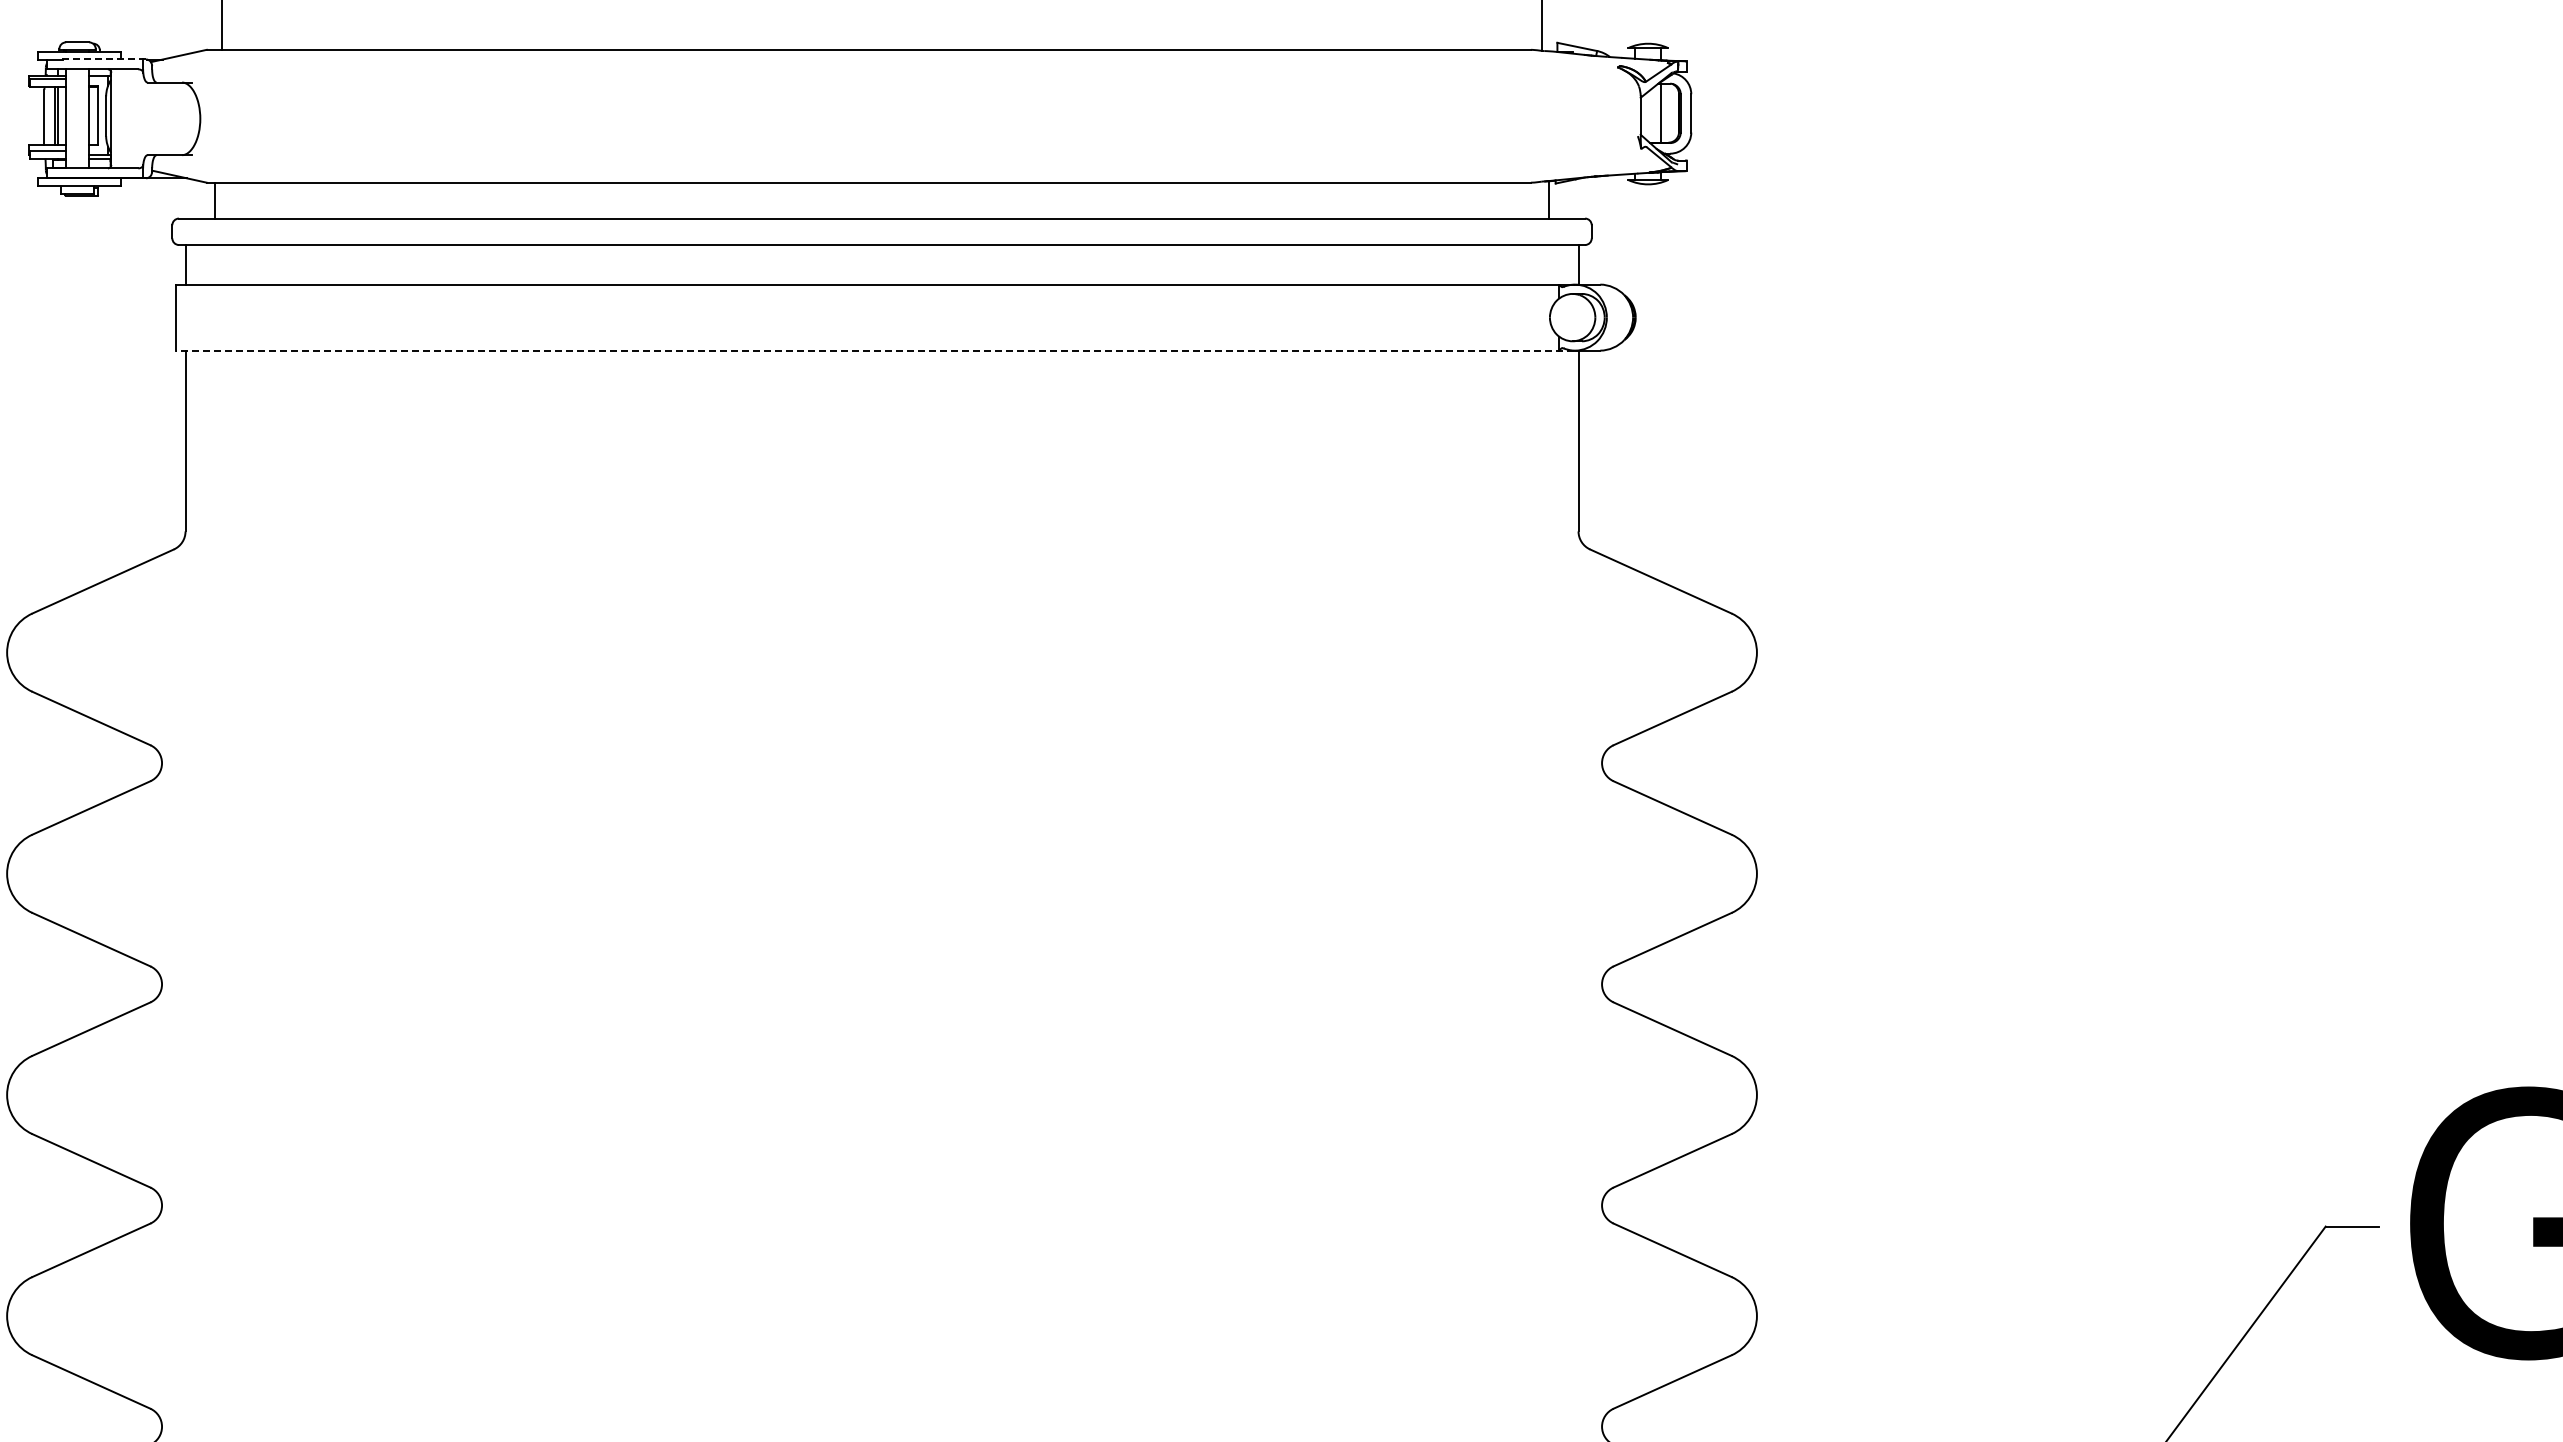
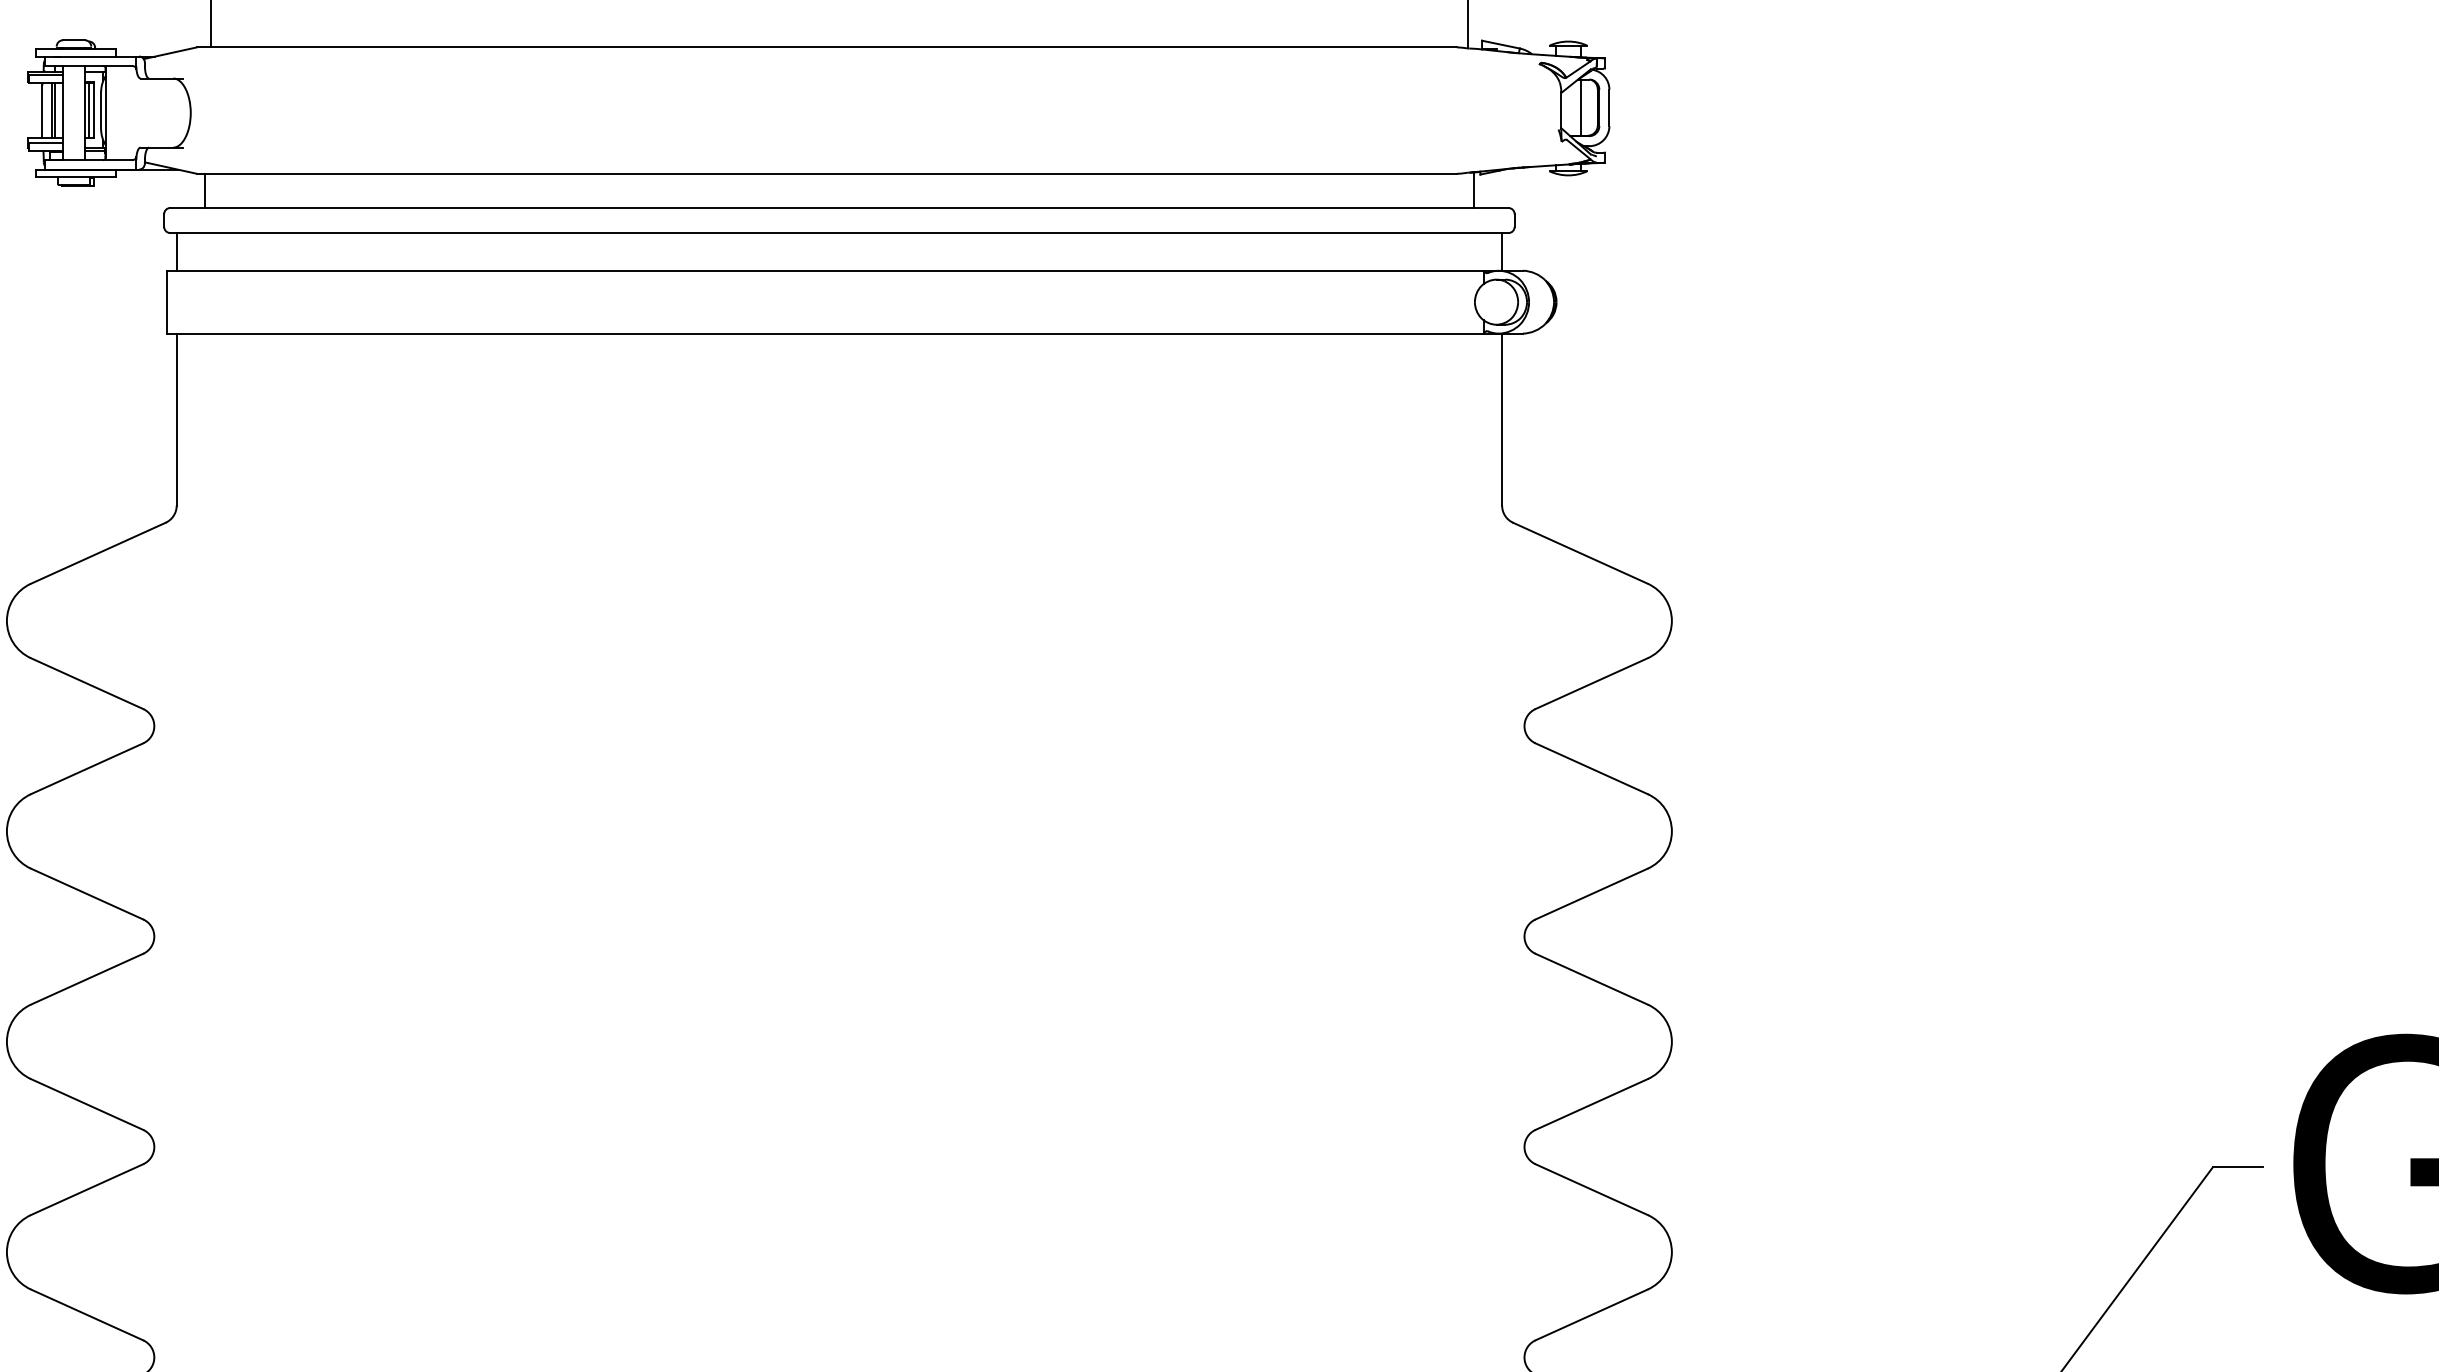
line: (102, 59) -> (97, 56), dashed -> solid
line: (93, 116) -> (89, 110), added
line: (874, 350) -> (832, 333), dashed -> solid

